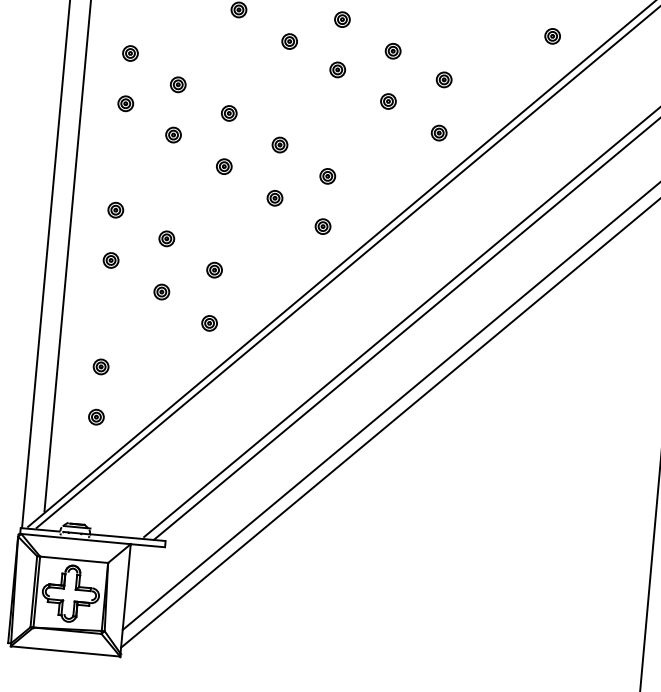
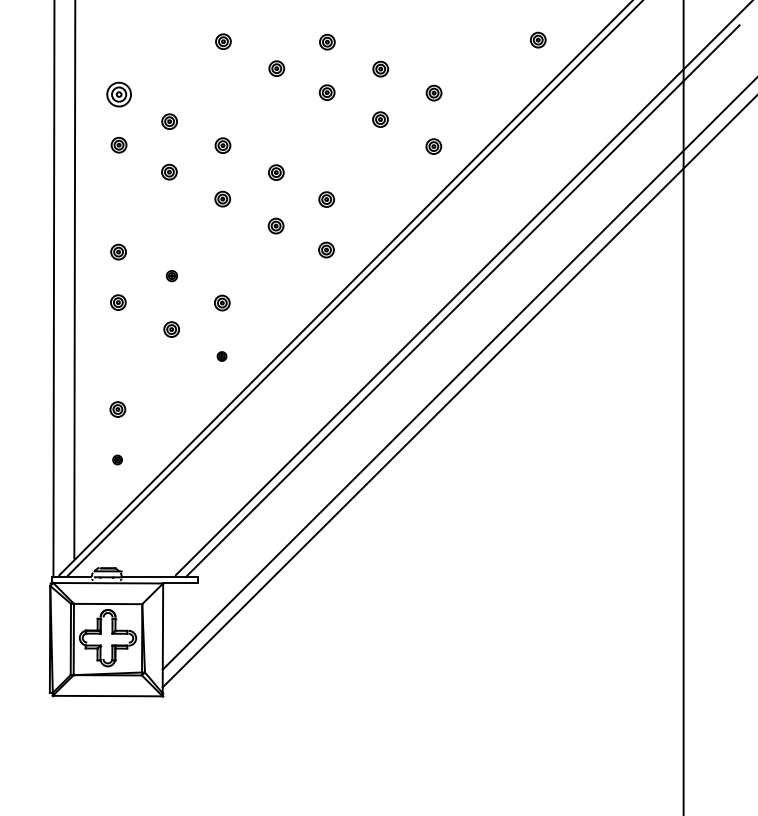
part: (130, 53) -> (119, 94), size x1.6
part: (166, 238) -> (171, 275), size x0.7
part: (209, 323) -> (221, 356), size x0.6
part: (96, 416) -> (117, 459), size x0.6

